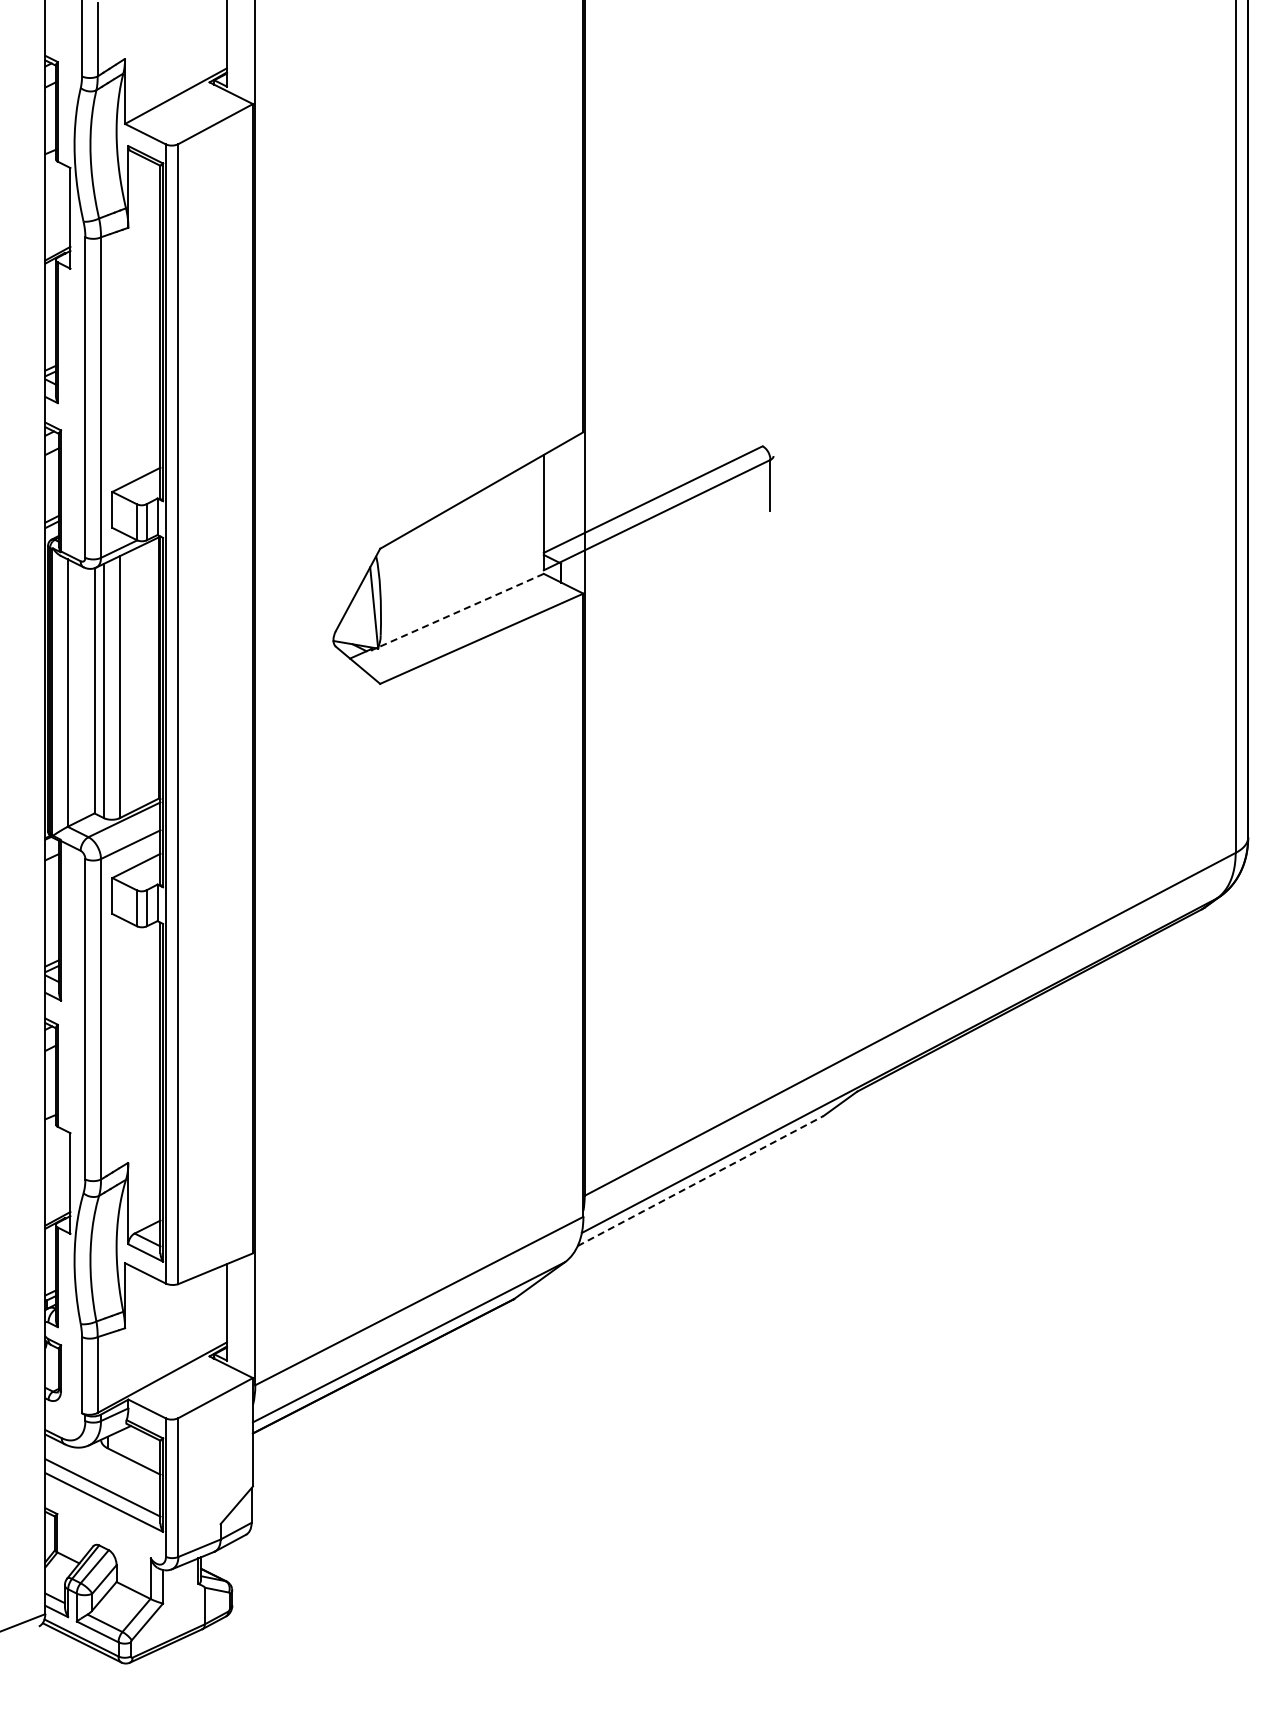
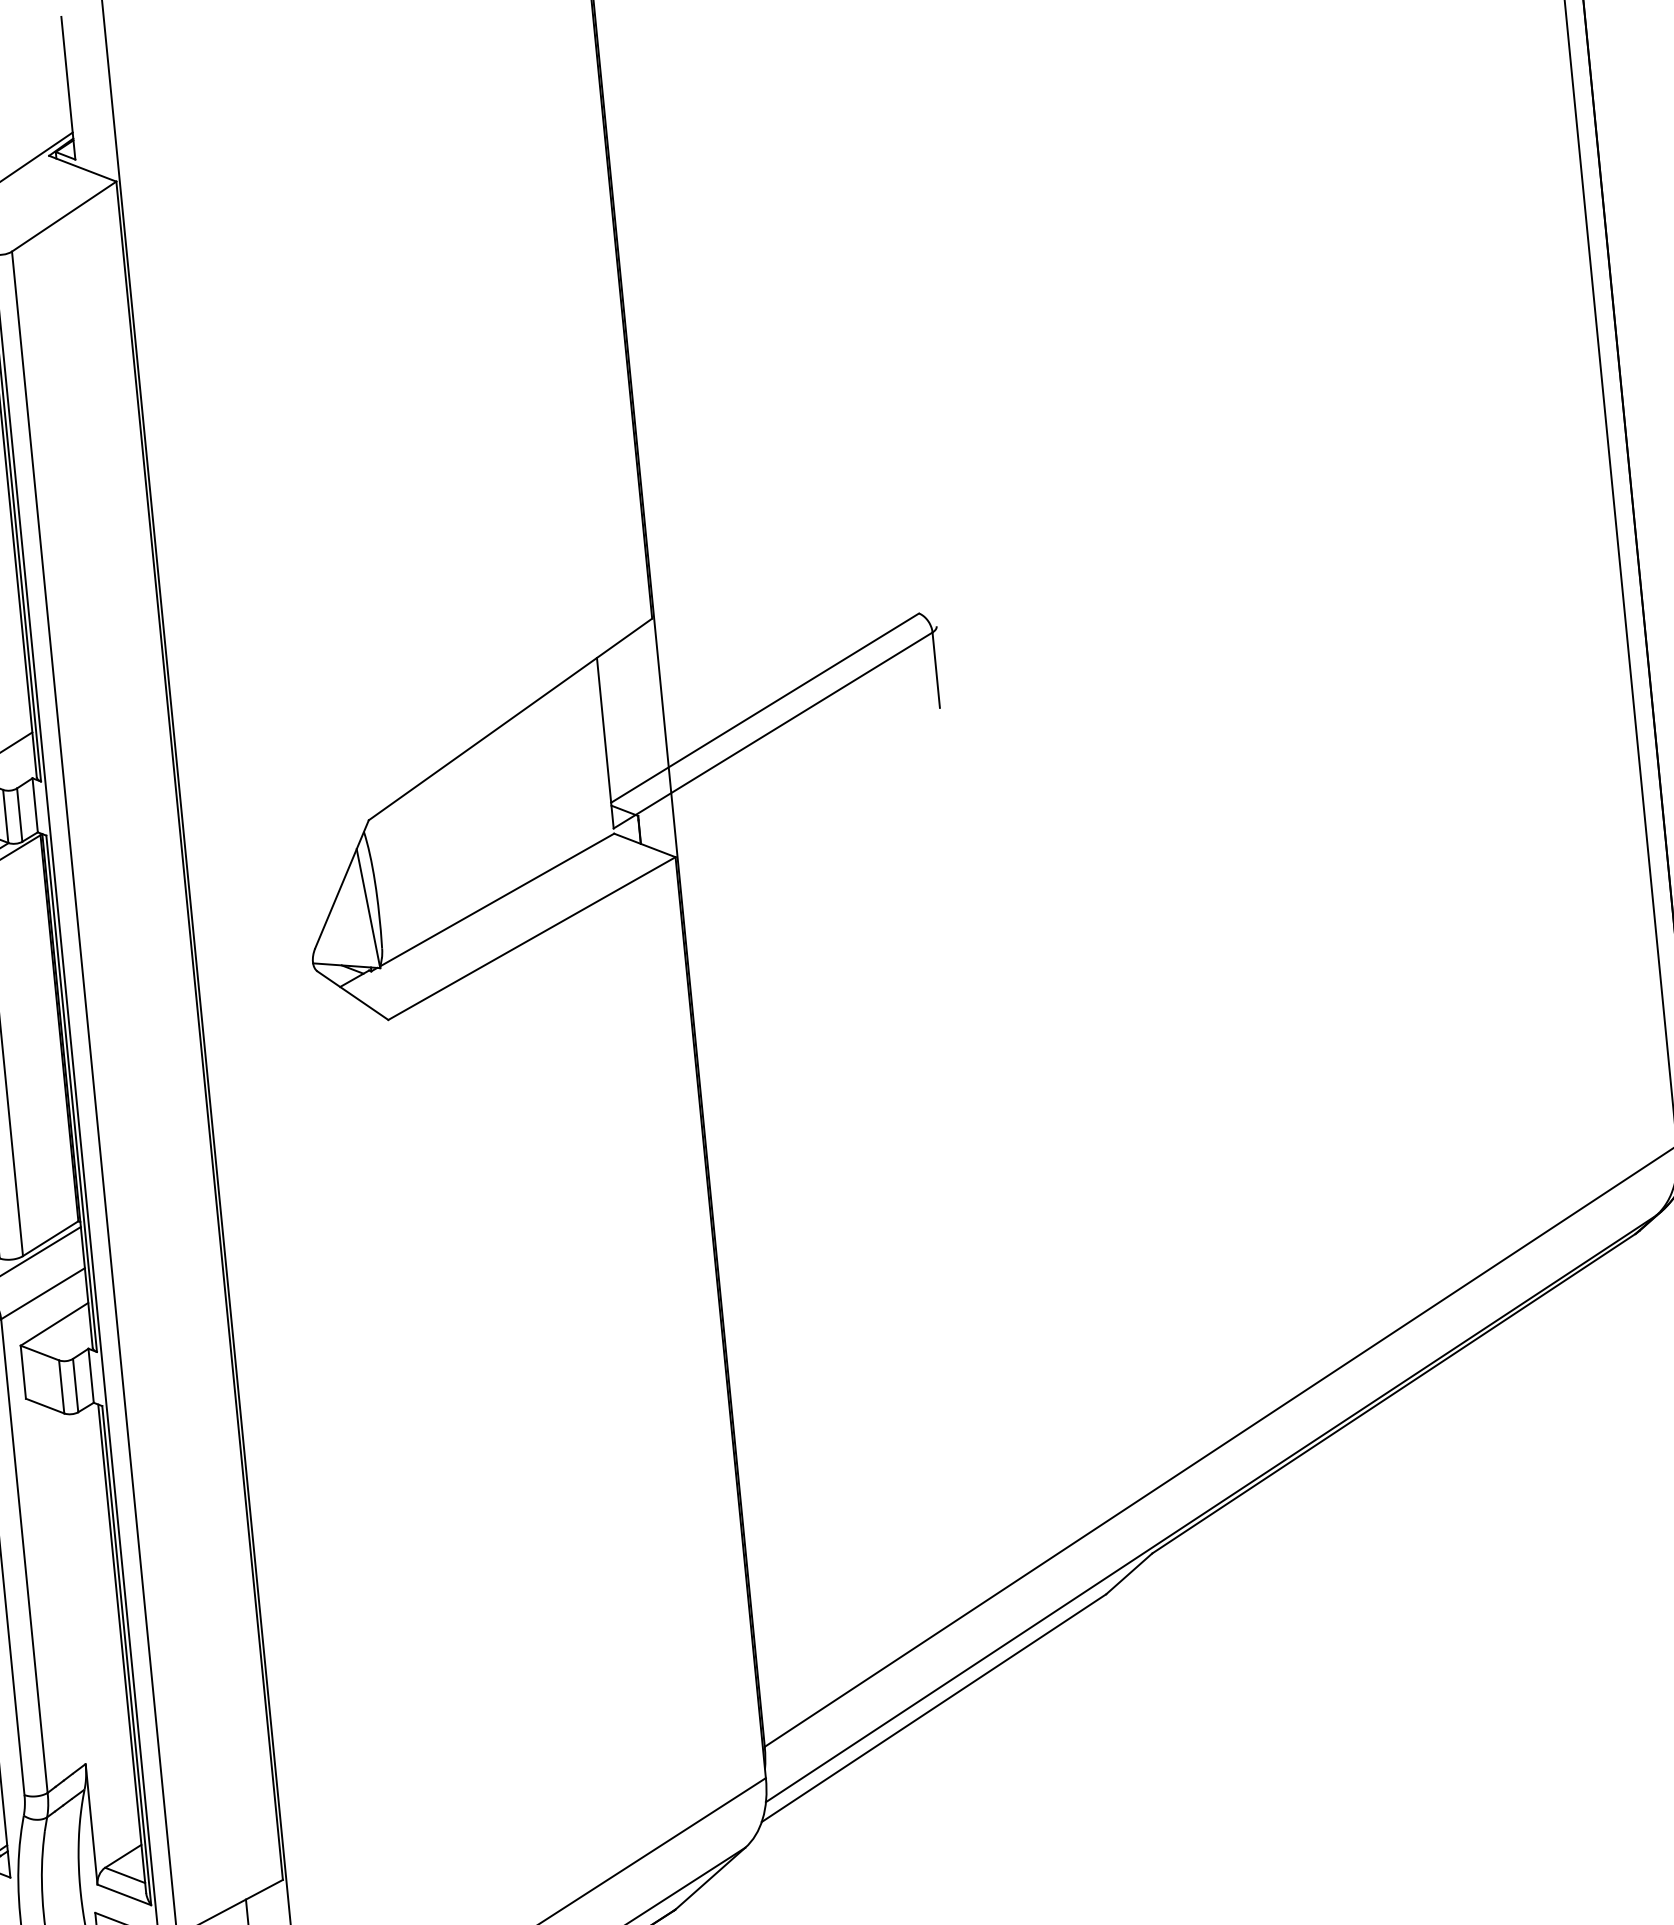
line: (460, 610) -> (496, 899), dashed -> solid
line: (701, 1180) -> (935, 1707), dashed -> solid

